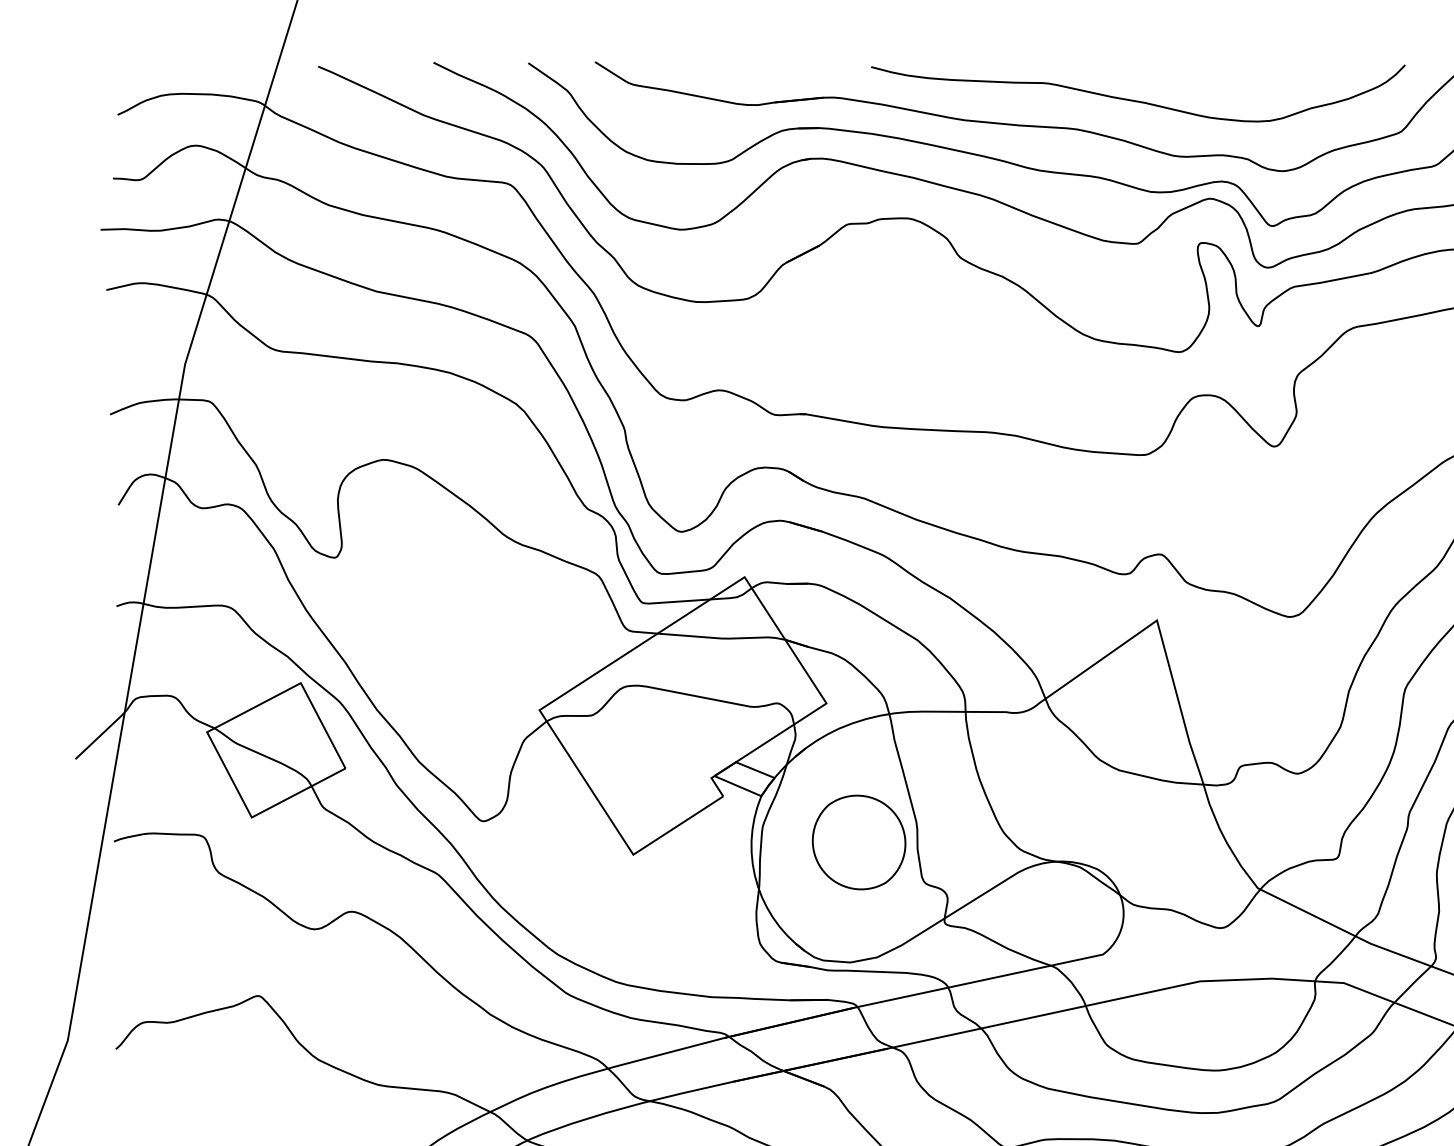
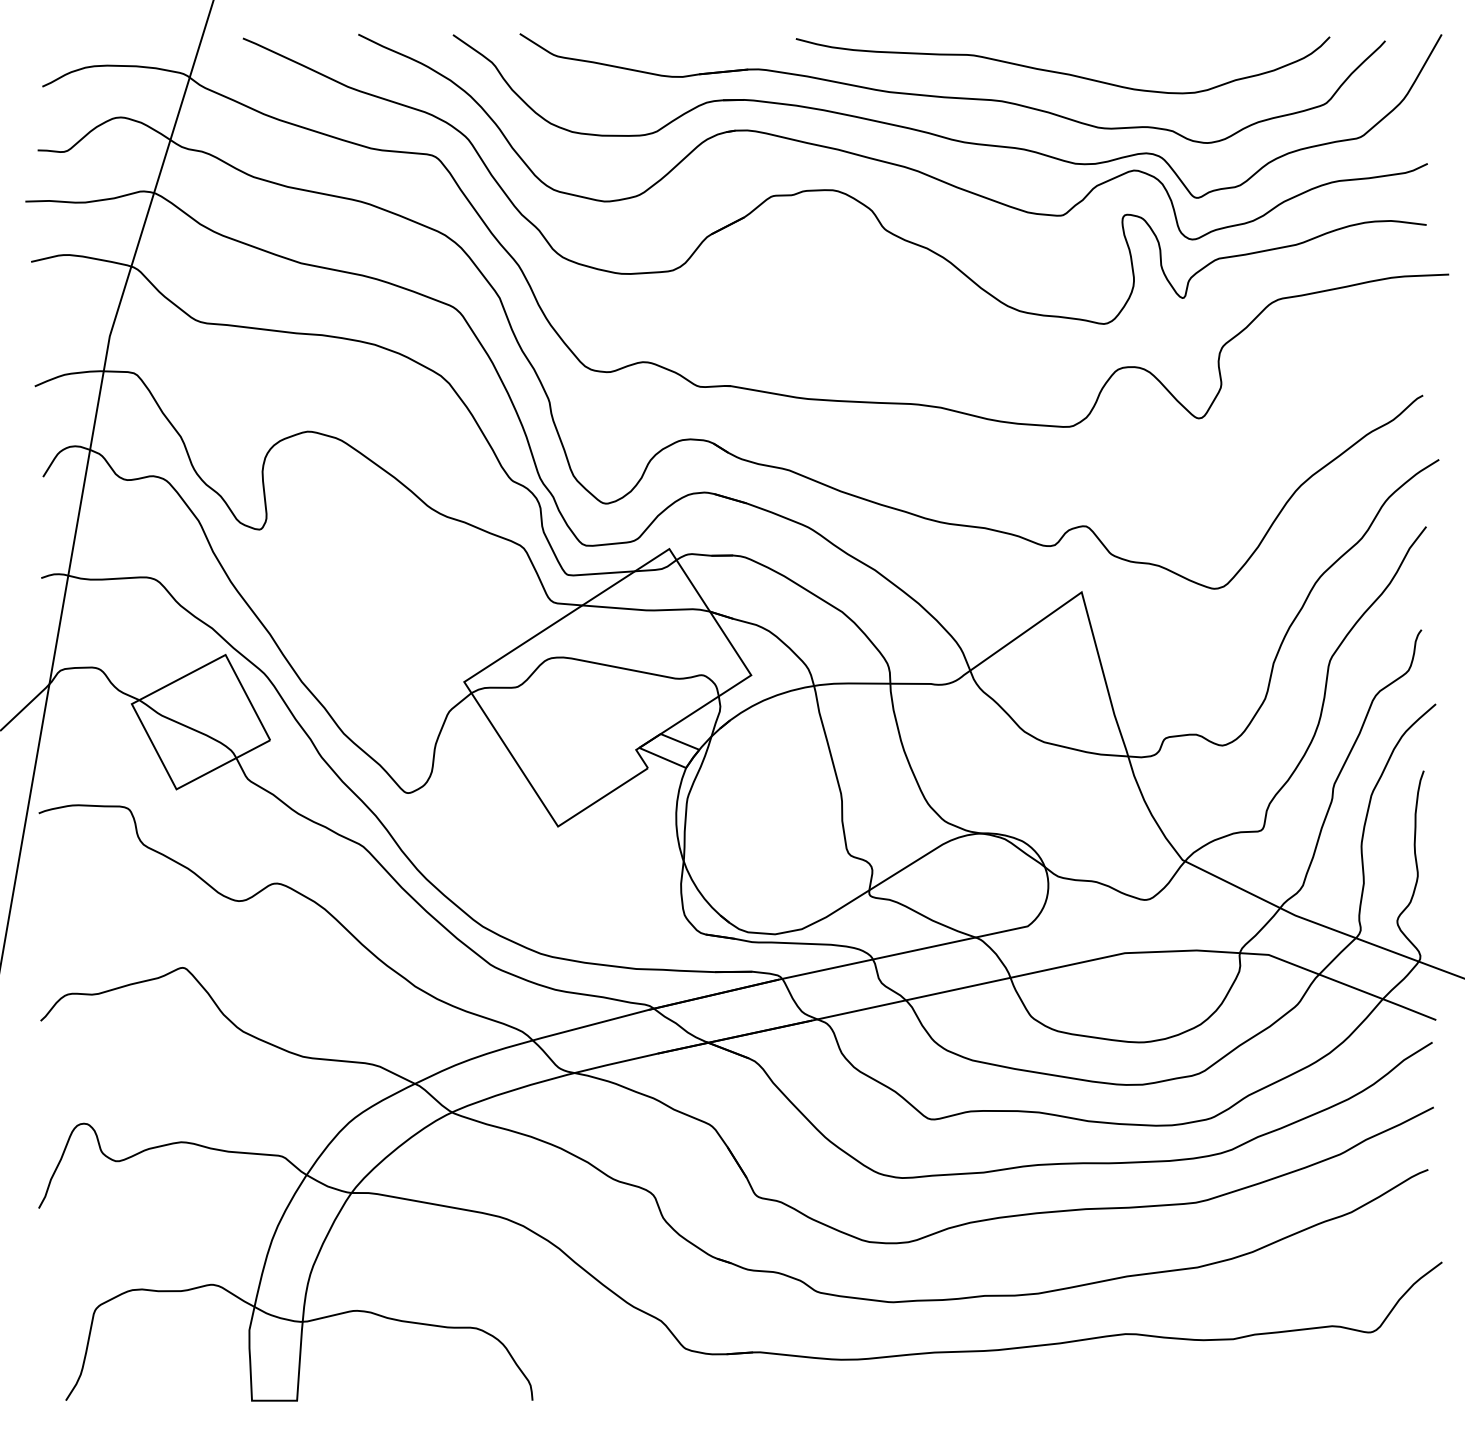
part: (858, 842) -> (783, 814), removed

